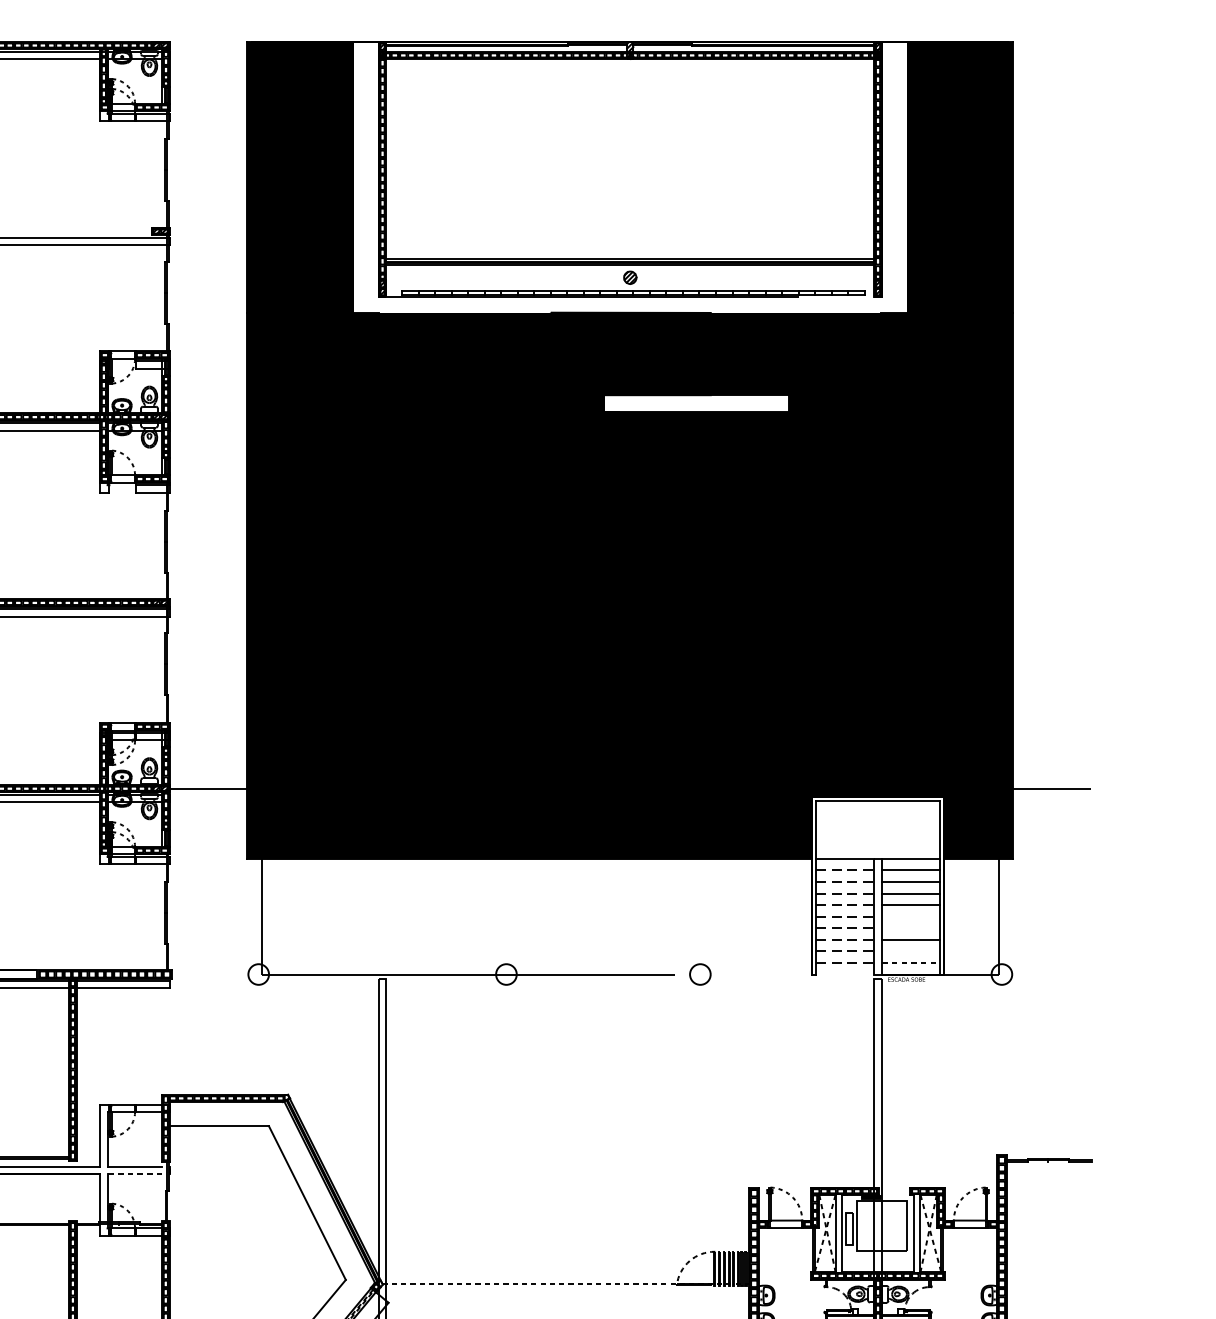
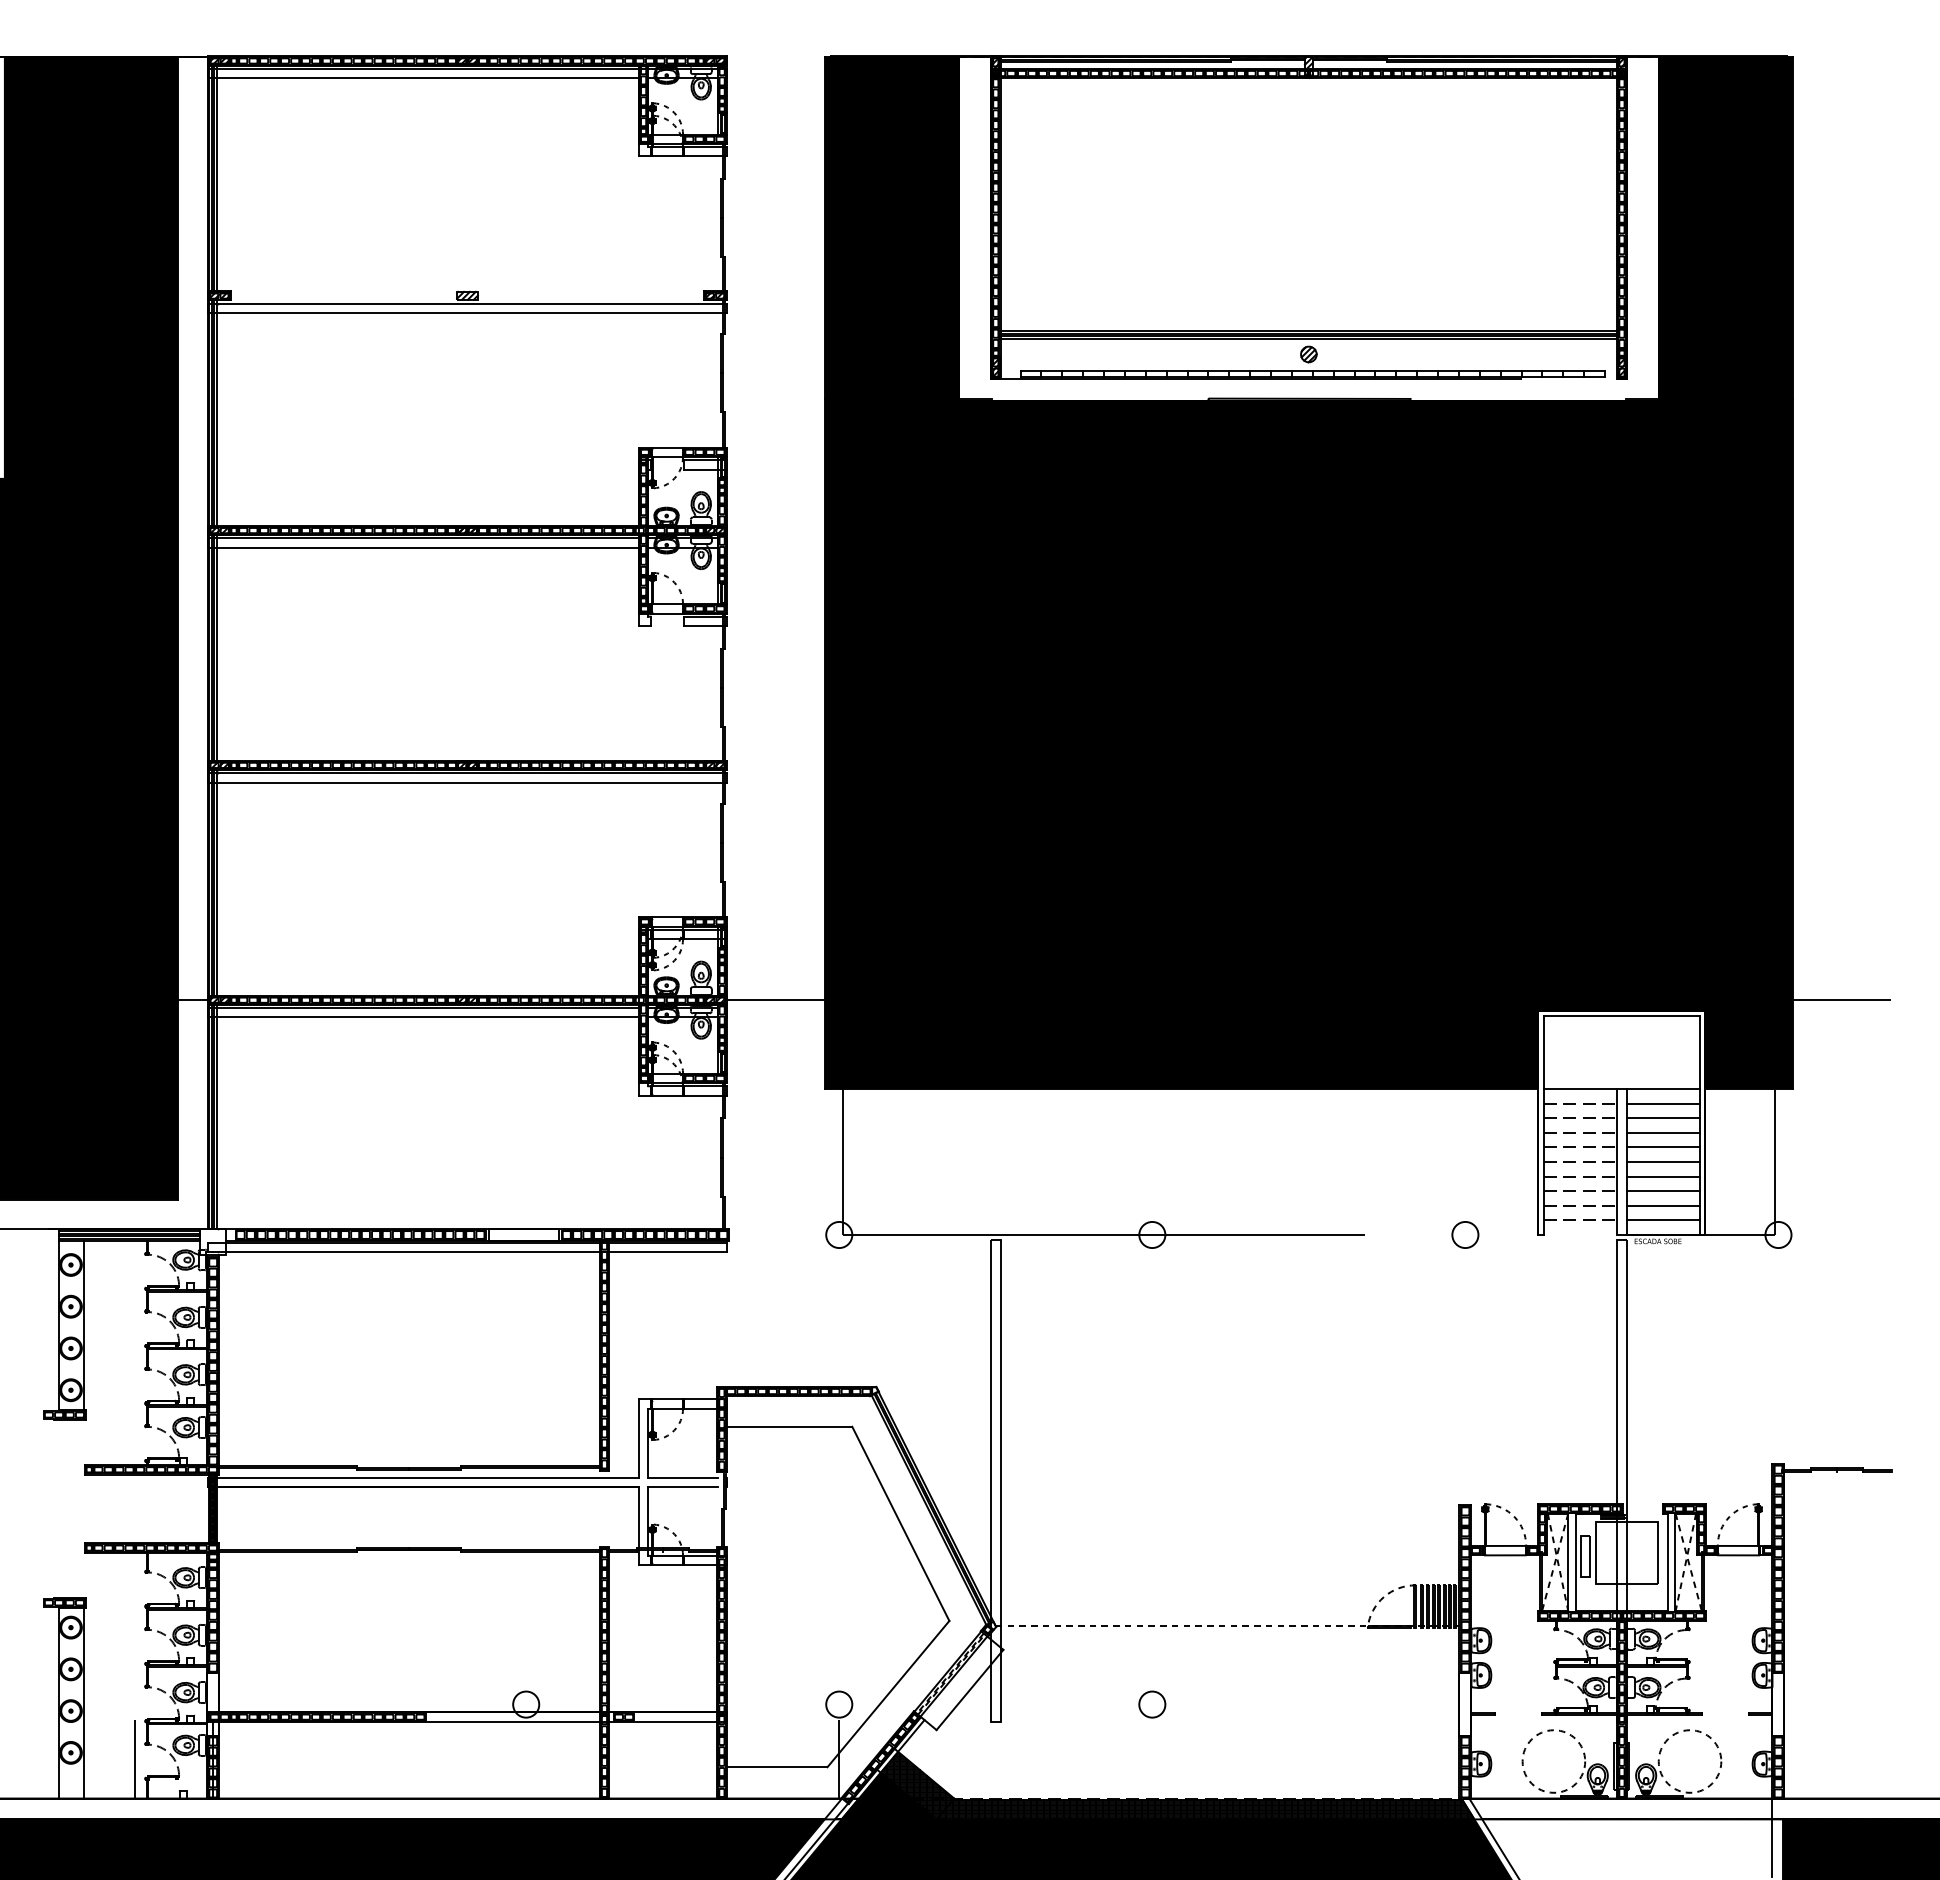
fill: (696, 402) -> (1392, 512), added
line: (910, 916) -> (1663, 1161), added
line: (910, 928) -> (1663, 1176), added
line: (910, 951) -> (1663, 1205), added
line: (910, 963) -> (1663, 1220), dashed -> solid
circle: (700, 974) -> (1465, 1234), moved
line: (134, 1174) -> (682, 1487), dashed -> solid

